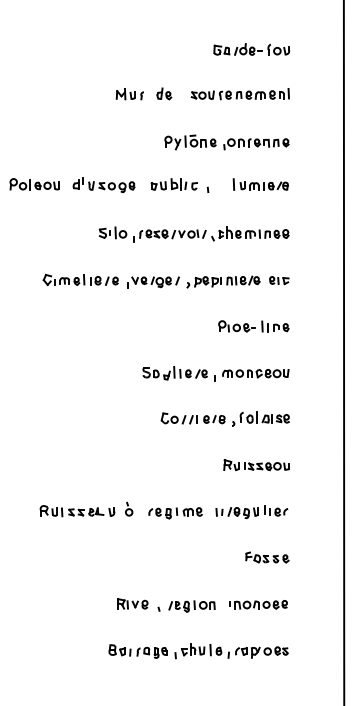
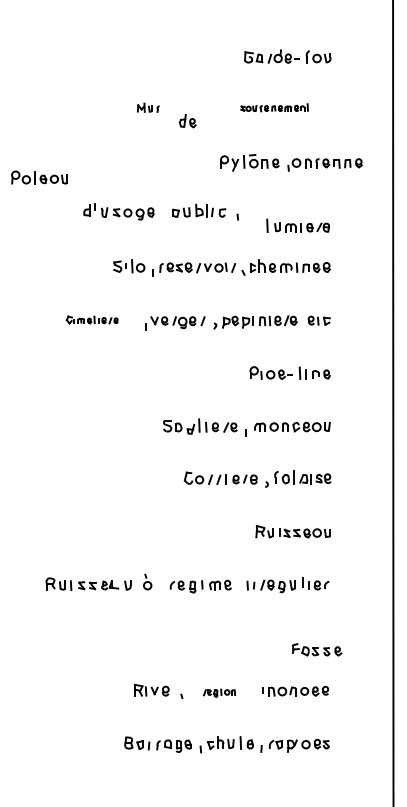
part: (164, 93) -> (188, 120), moved
part: (129, 94) -> (148, 108), size x0.7
part: (239, 94) -> (273, 108), size x0.6
part: (226, 142) -> (290, 162), moved
part: (34, 184) -> (39, 177), moved
part: (260, 184) -> (297, 225), moved
part: (80, 279) -> (92, 319), size x0.6
part: (267, 557) -> (317, 649), moved
part: (191, 606) -> (218, 693), size x0.6

